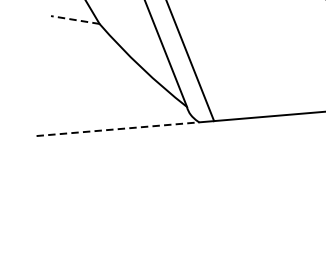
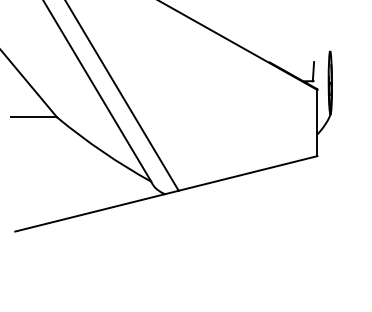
line: (74, 20) -> (33, 117), dashed -> solid
line: (118, 128) -> (90, 212), dashed -> solid

